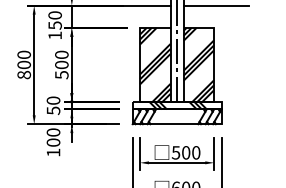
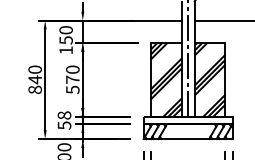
text: (23, 64) -> (34, 79), 800 -> 840
text: (61, 64) -> (72, 79), 500 -> 570
text: (53, 100) -> (64, 115), 50 -> 58
hatch: (177, 105) -> (188, 120), removed

